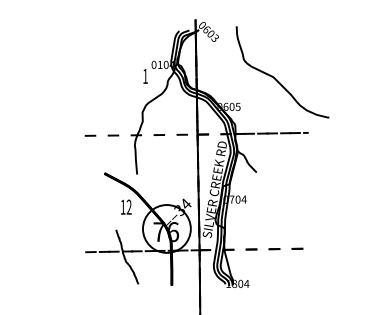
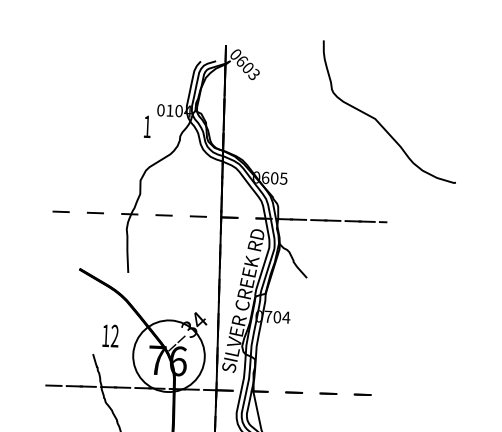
curve: (276, 78) -> (379, 121), moved
text: (126, 206) -> (110, 334), moved

